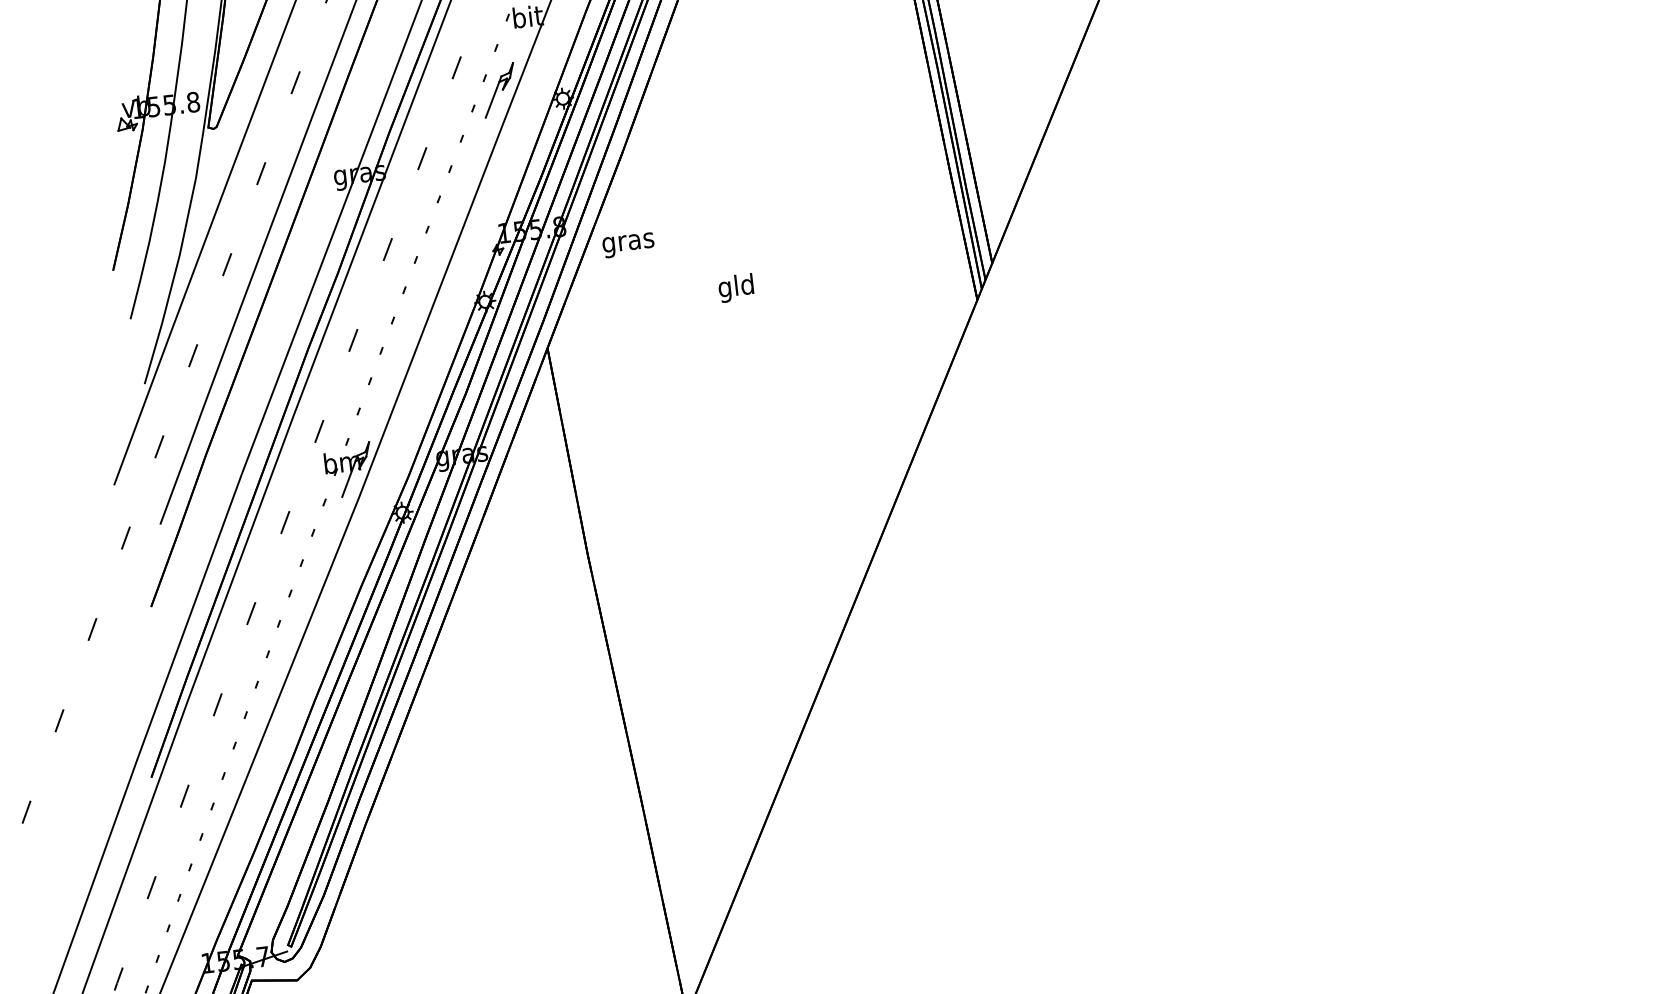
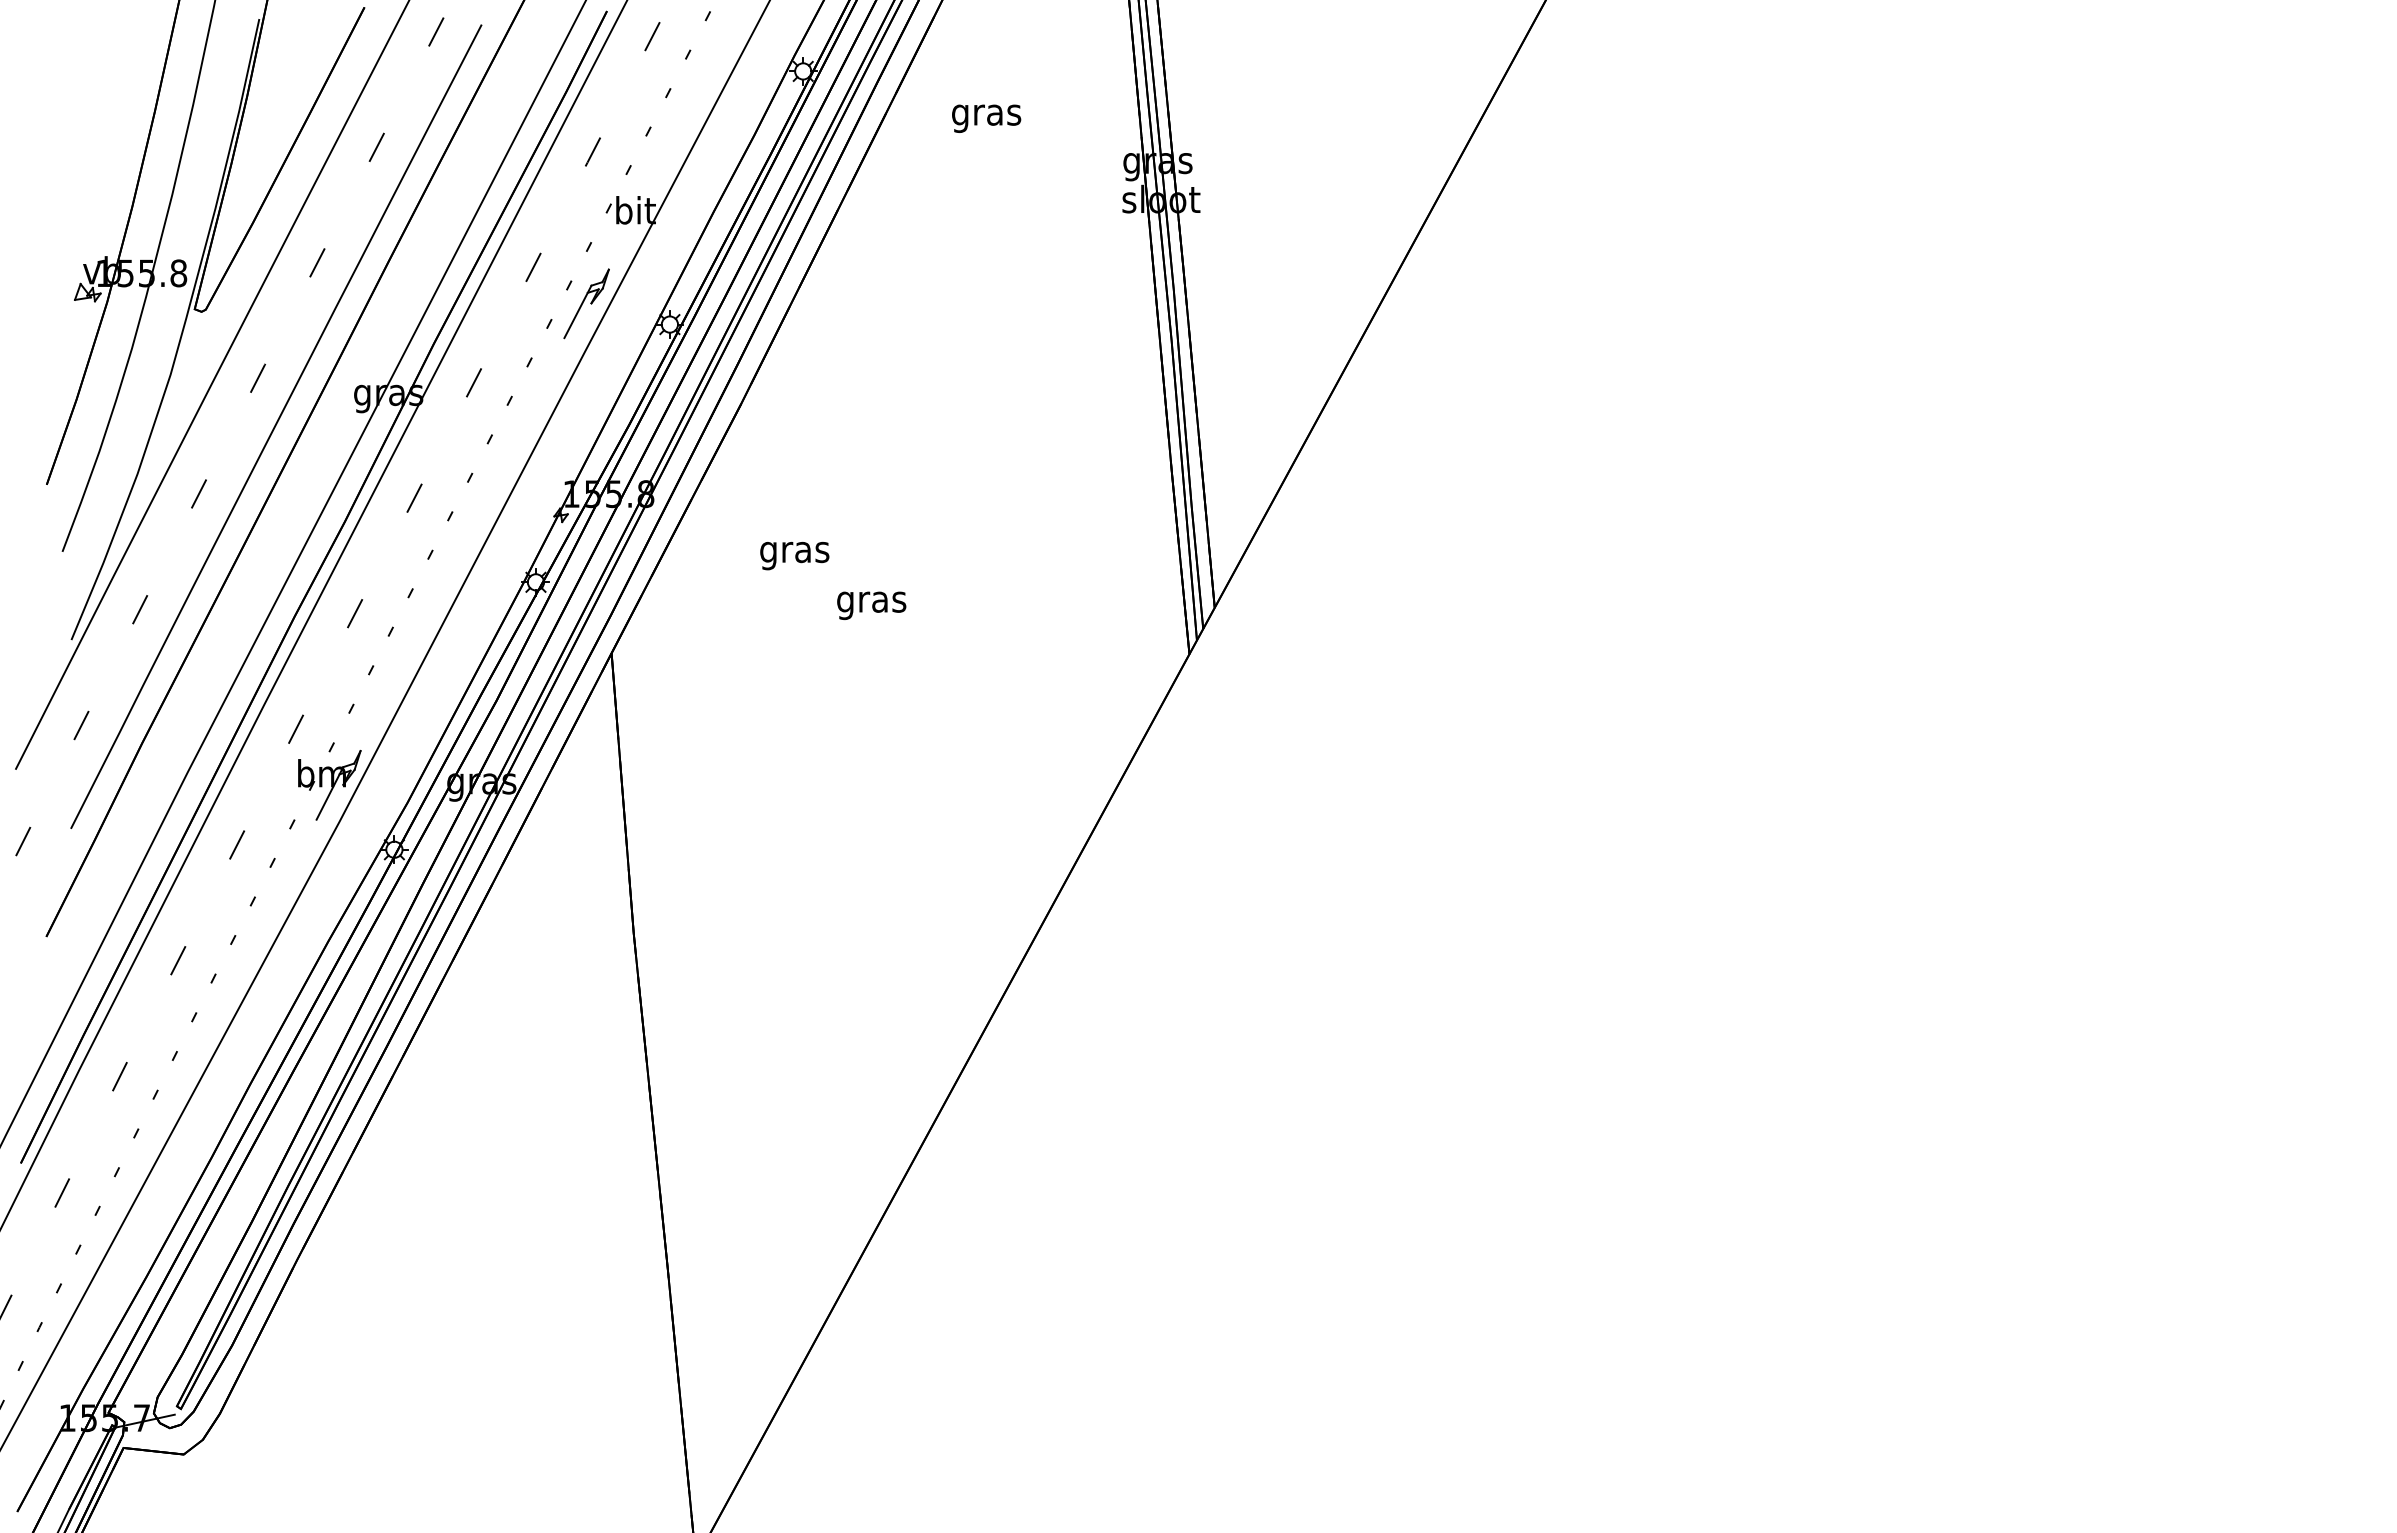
text: (628, 245) -> (794, 556), moved
text: (736, 288) -> (871, 602), gld -> gras

